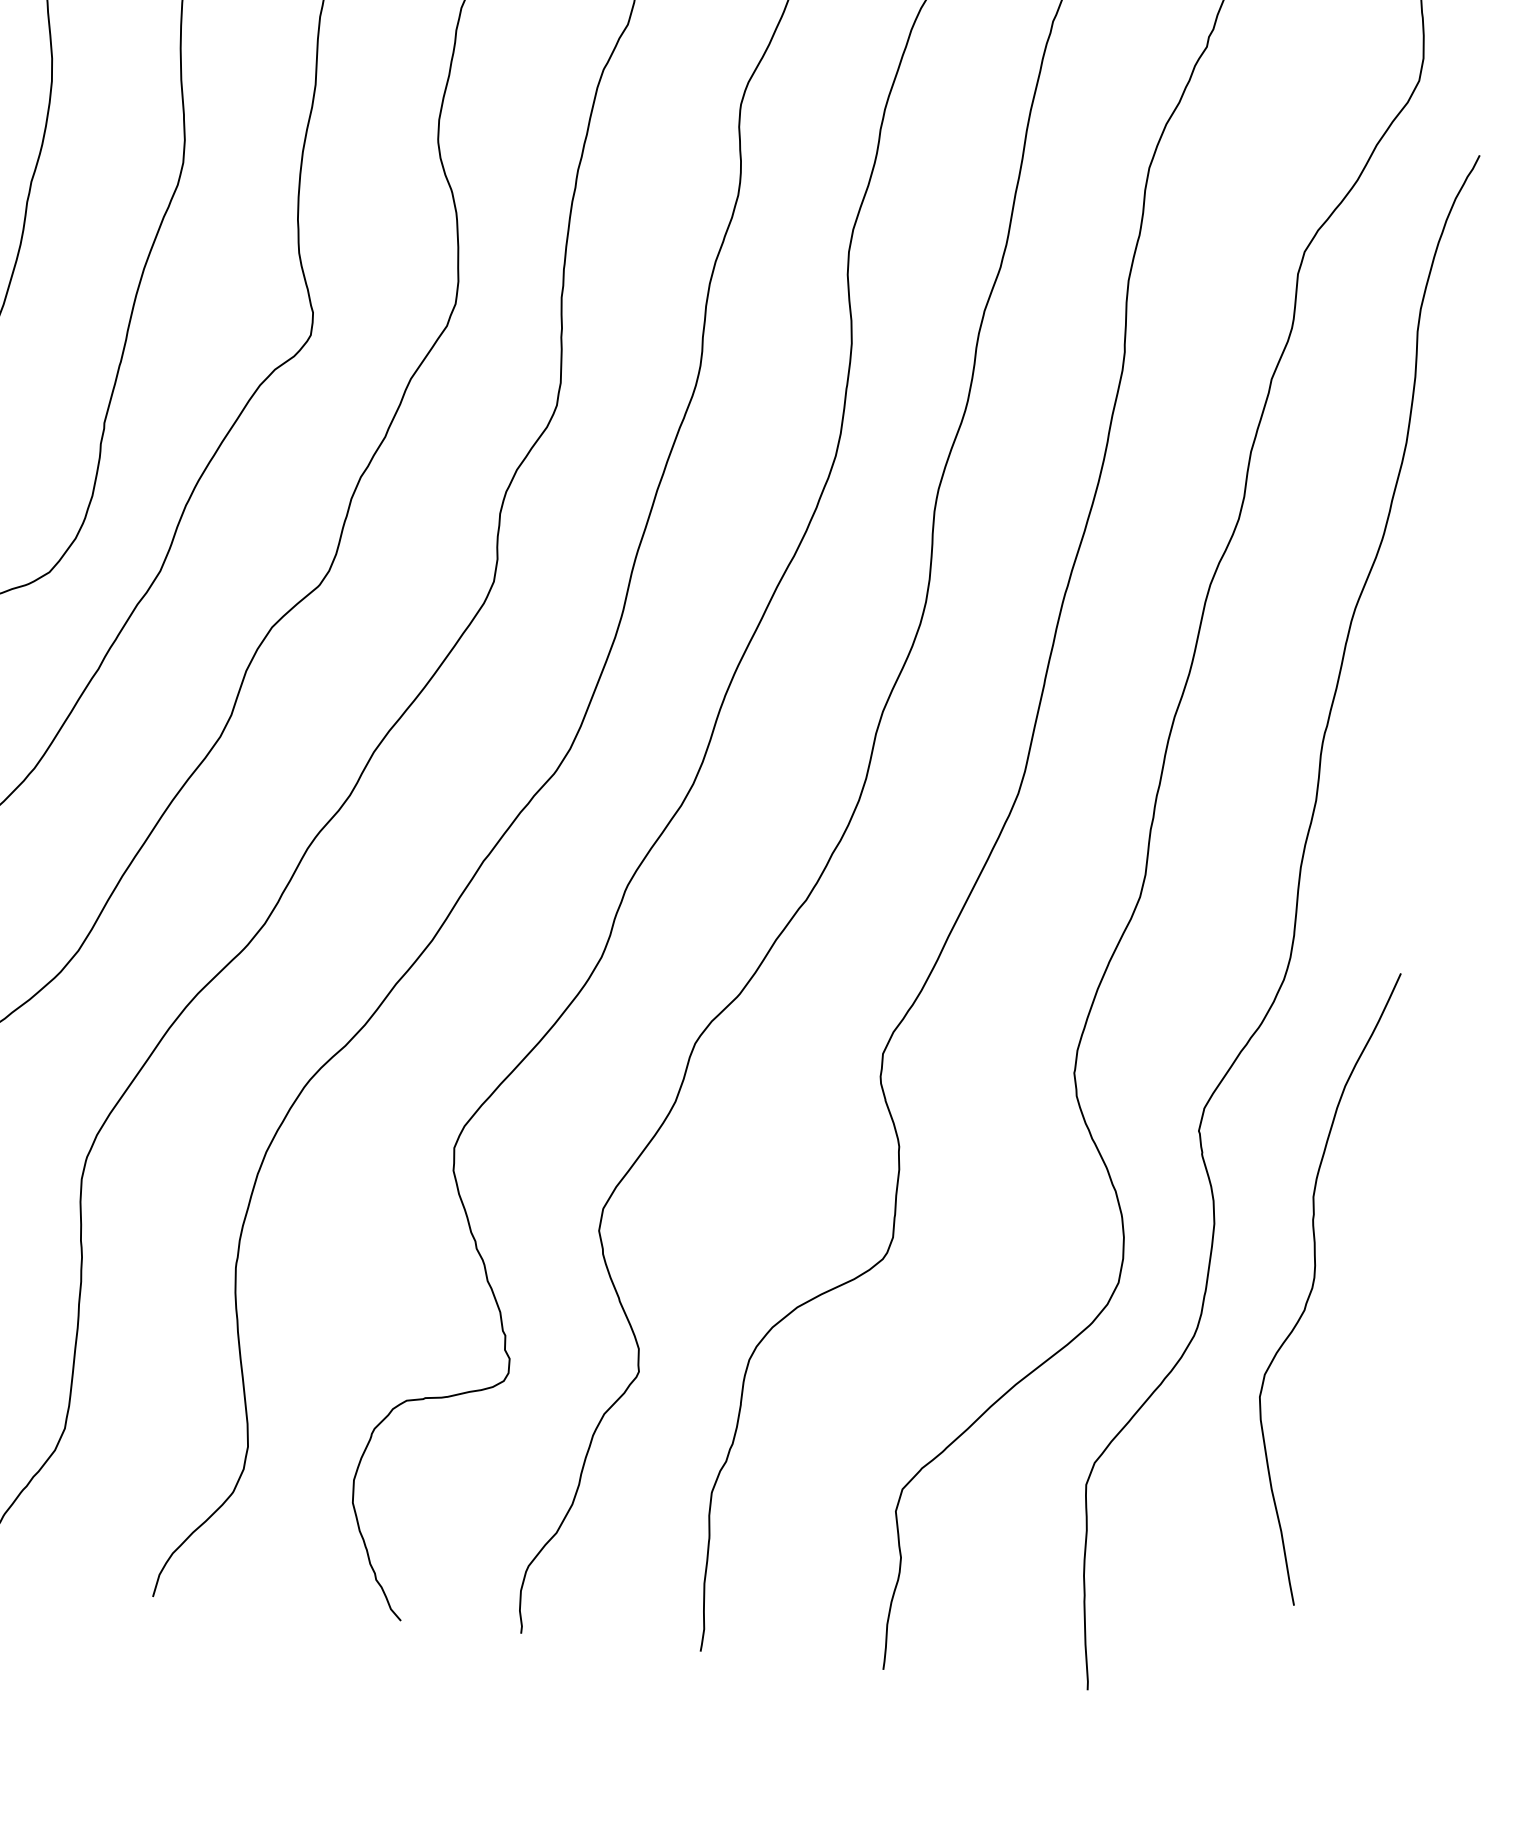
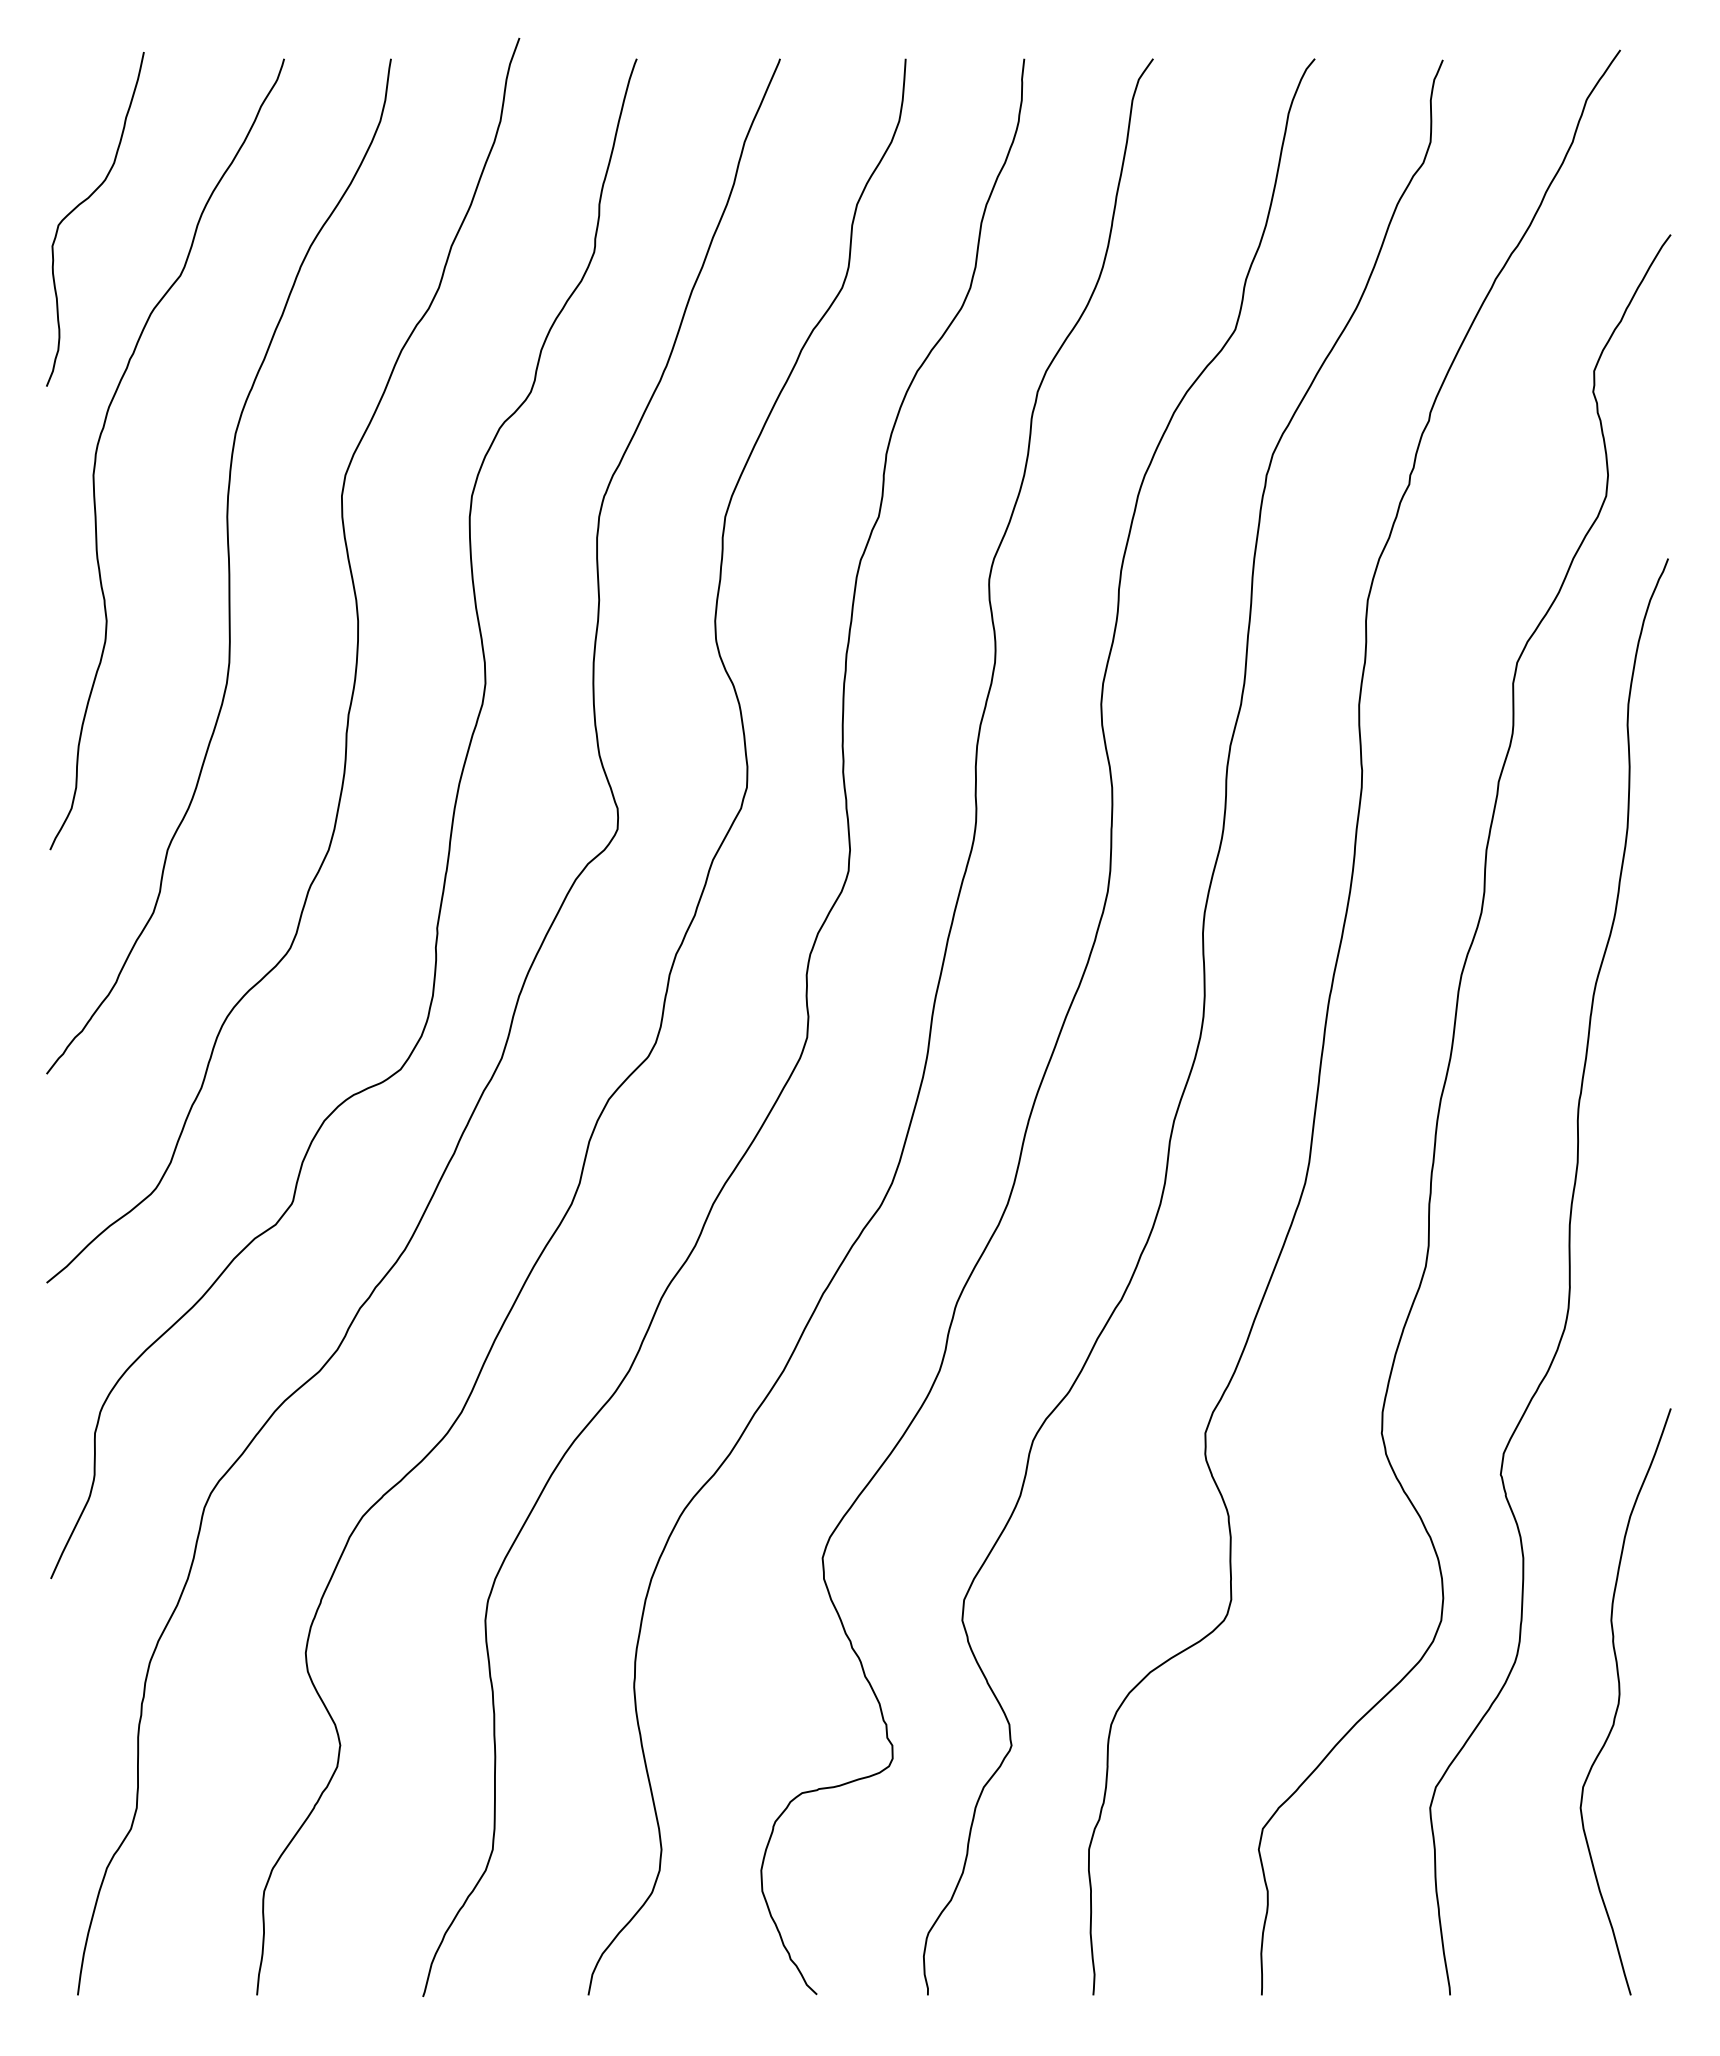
curve: (1314, 1282) -> (1620, 1698), moved

